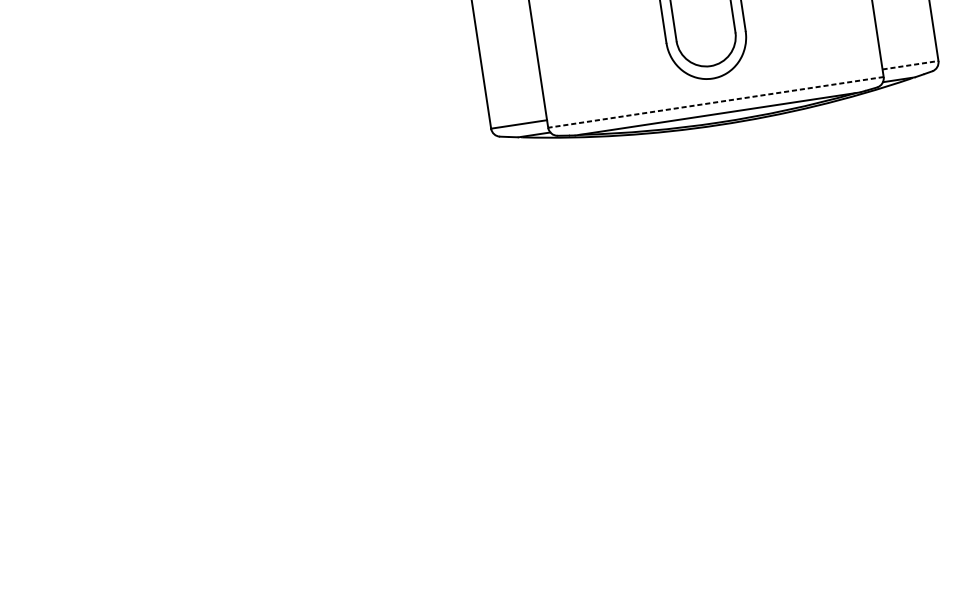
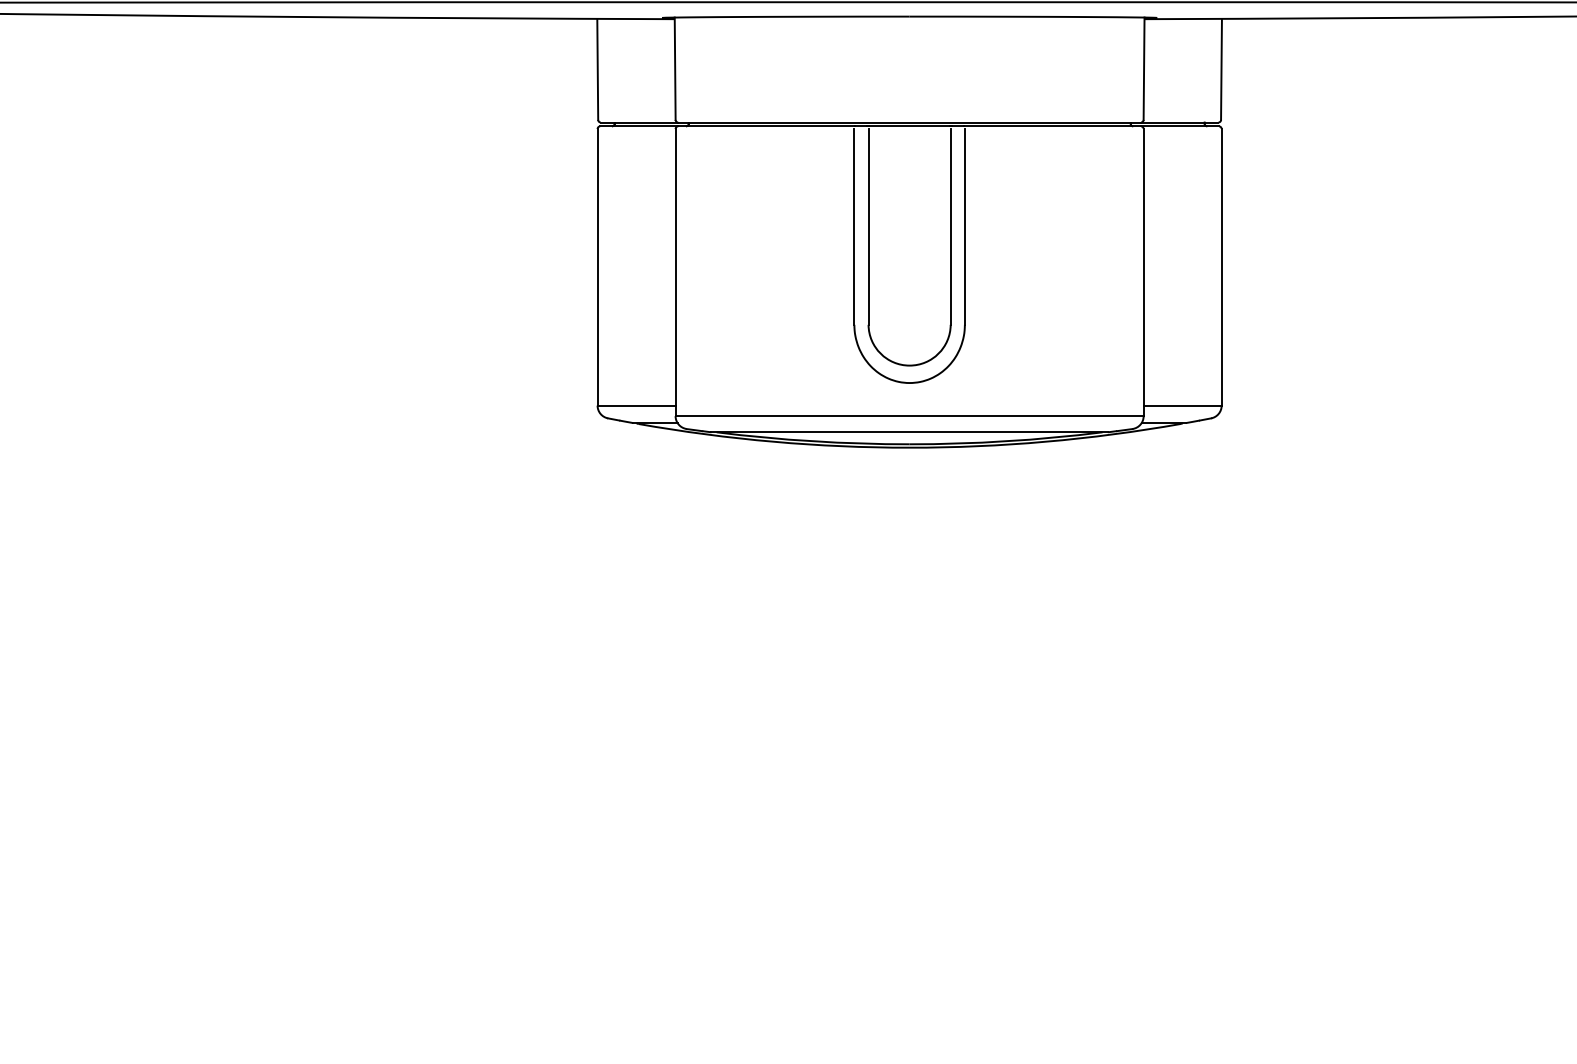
line: (911, 65) -> (1183, 405), dashed -> solid
line: (715, 102) -> (909, 416), dashed -> solid

